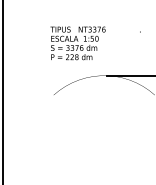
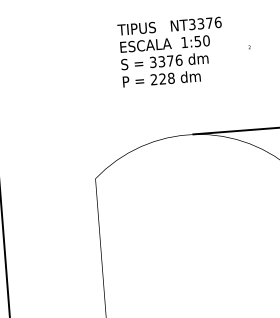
text: (77, 43) -> (170, 52), moved

